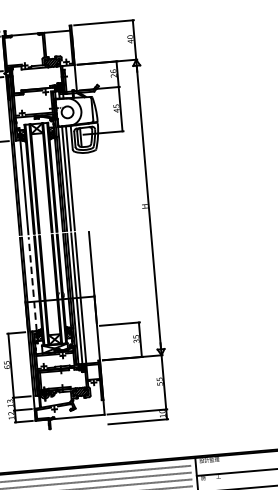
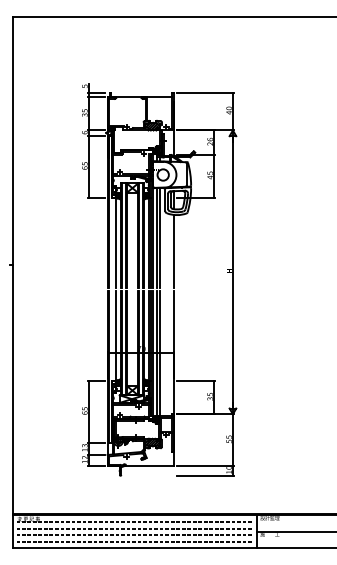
line: (85, 190) -> (173, 250), added
line: (32, 283) -> (115, 335), dashed -> solid

